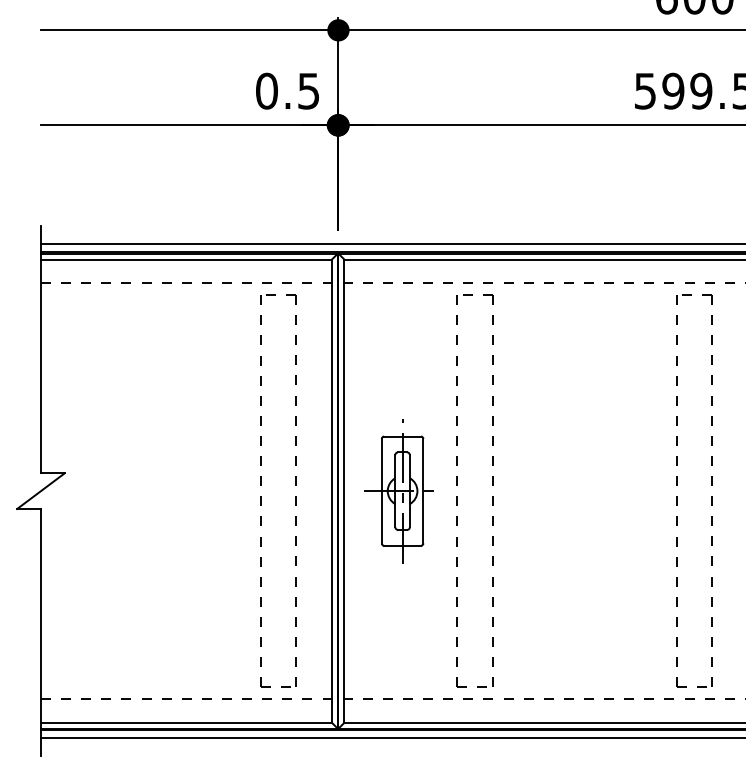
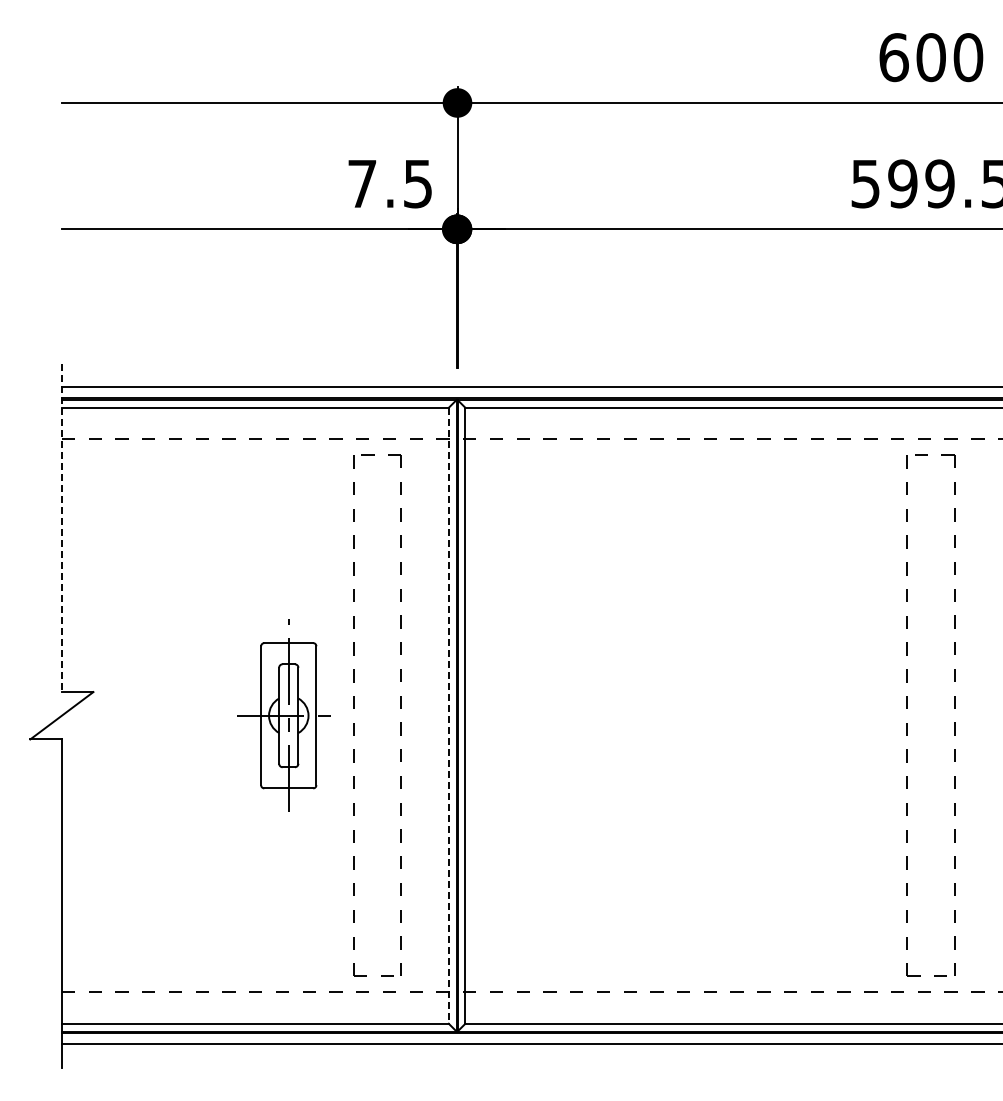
text: (267, 90) -> (362, 183), 0.5 -> 7.5
line: (40, 350) -> (61, 528), solid -> dashed
part: (457, 485) -> (615, 708), removed
line: (331, 490) -> (448, 715), solid -> dashed
part: (398, 490) -> (283, 715), moved

